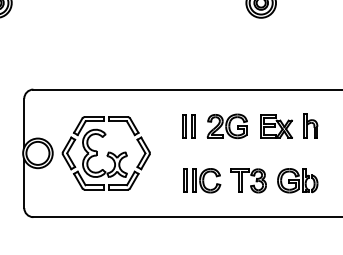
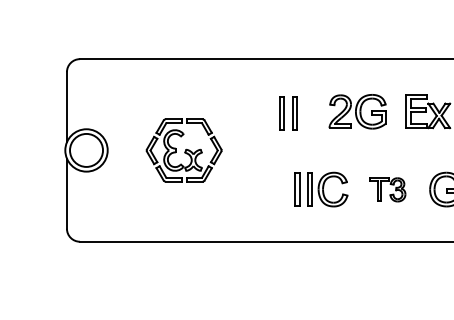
part: (188, 126) -> (287, 113), moved
part: (105, 153) -> (183, 150), size x0.6
part: (248, 180) -> (387, 189), size x0.7

